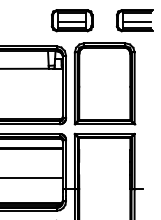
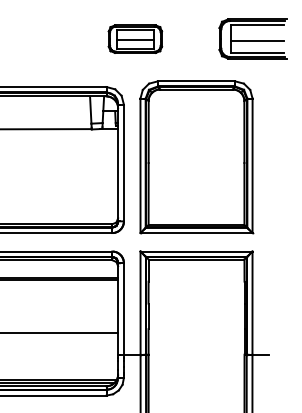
part: (71, 20) -> (134, 38), size x0.7

